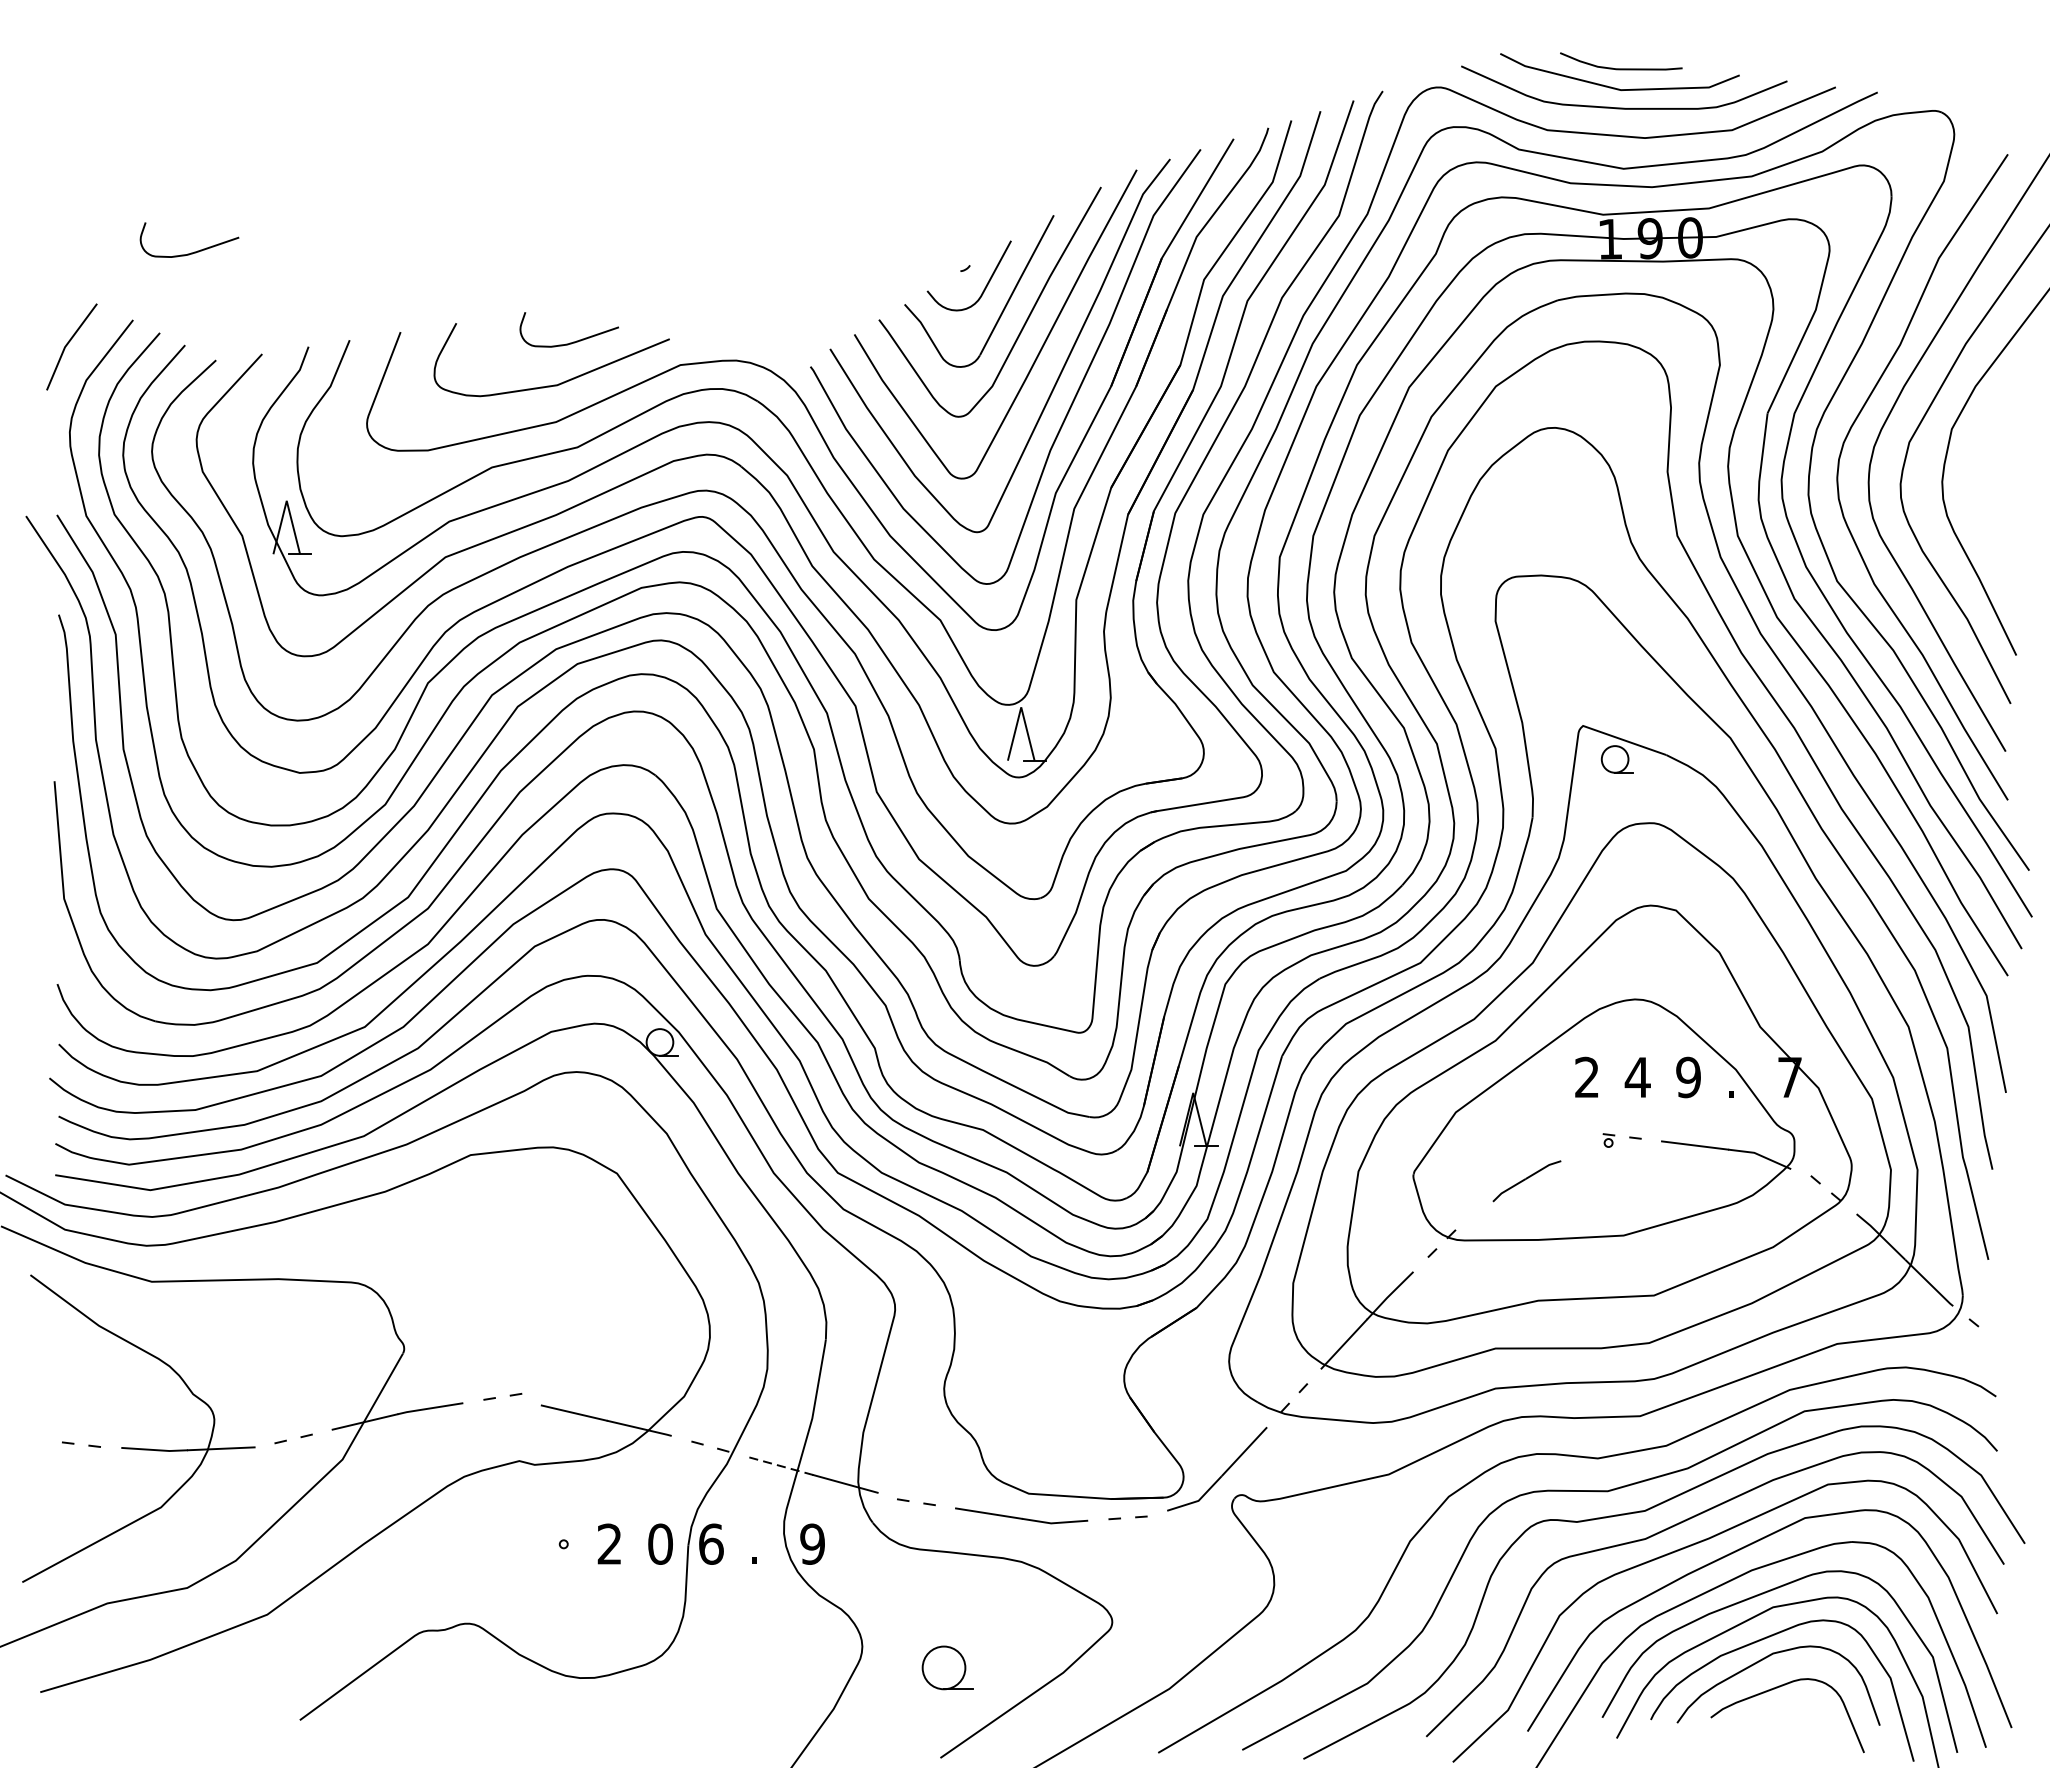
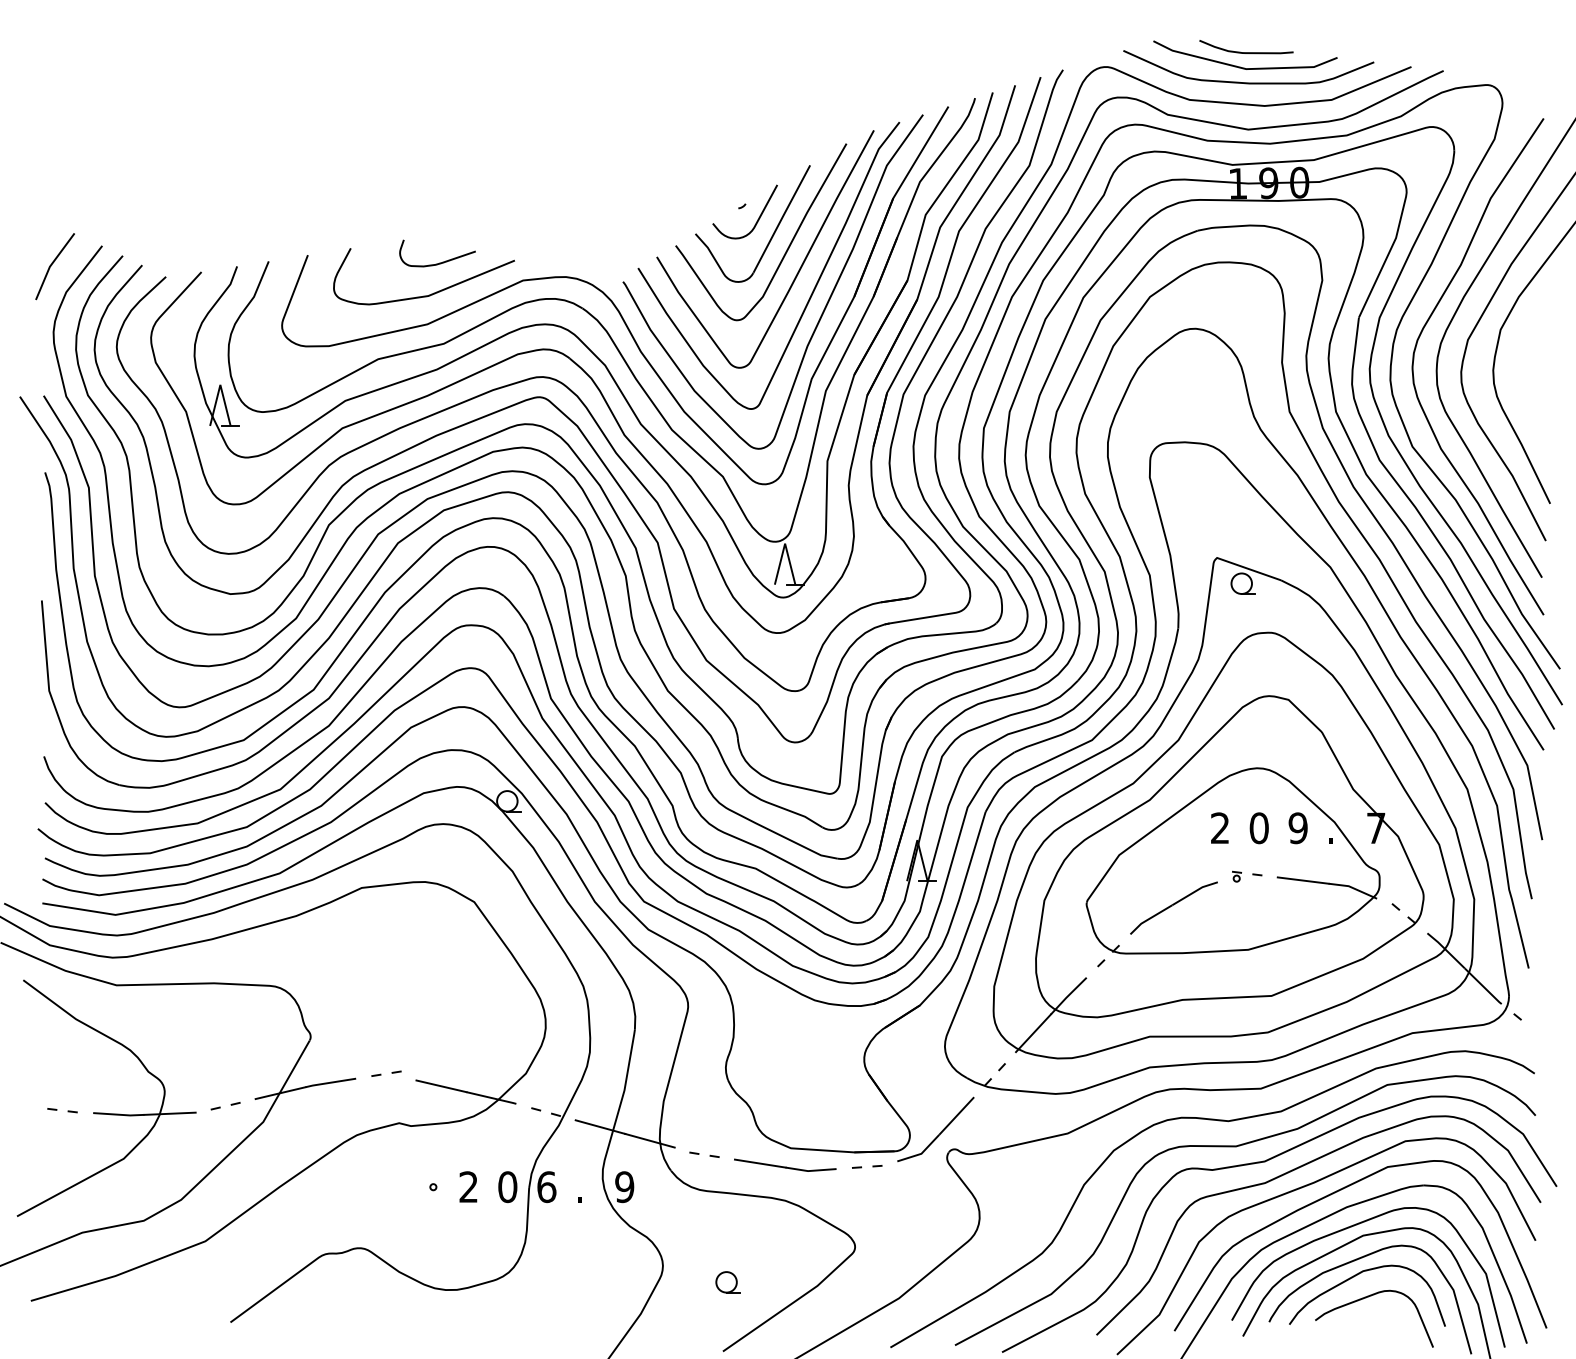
curve: (191, 251) -> (147, 193), removed
text: (1638, 1077) -> (1259, 828), 4 -> 0
part: (1526, 1180) -> (1173, 907), size x1.67
line: (781, 1466) -> (600, 1127), dashed -> solid
part: (946, 1668) -> (727, 1282), size x0.62

